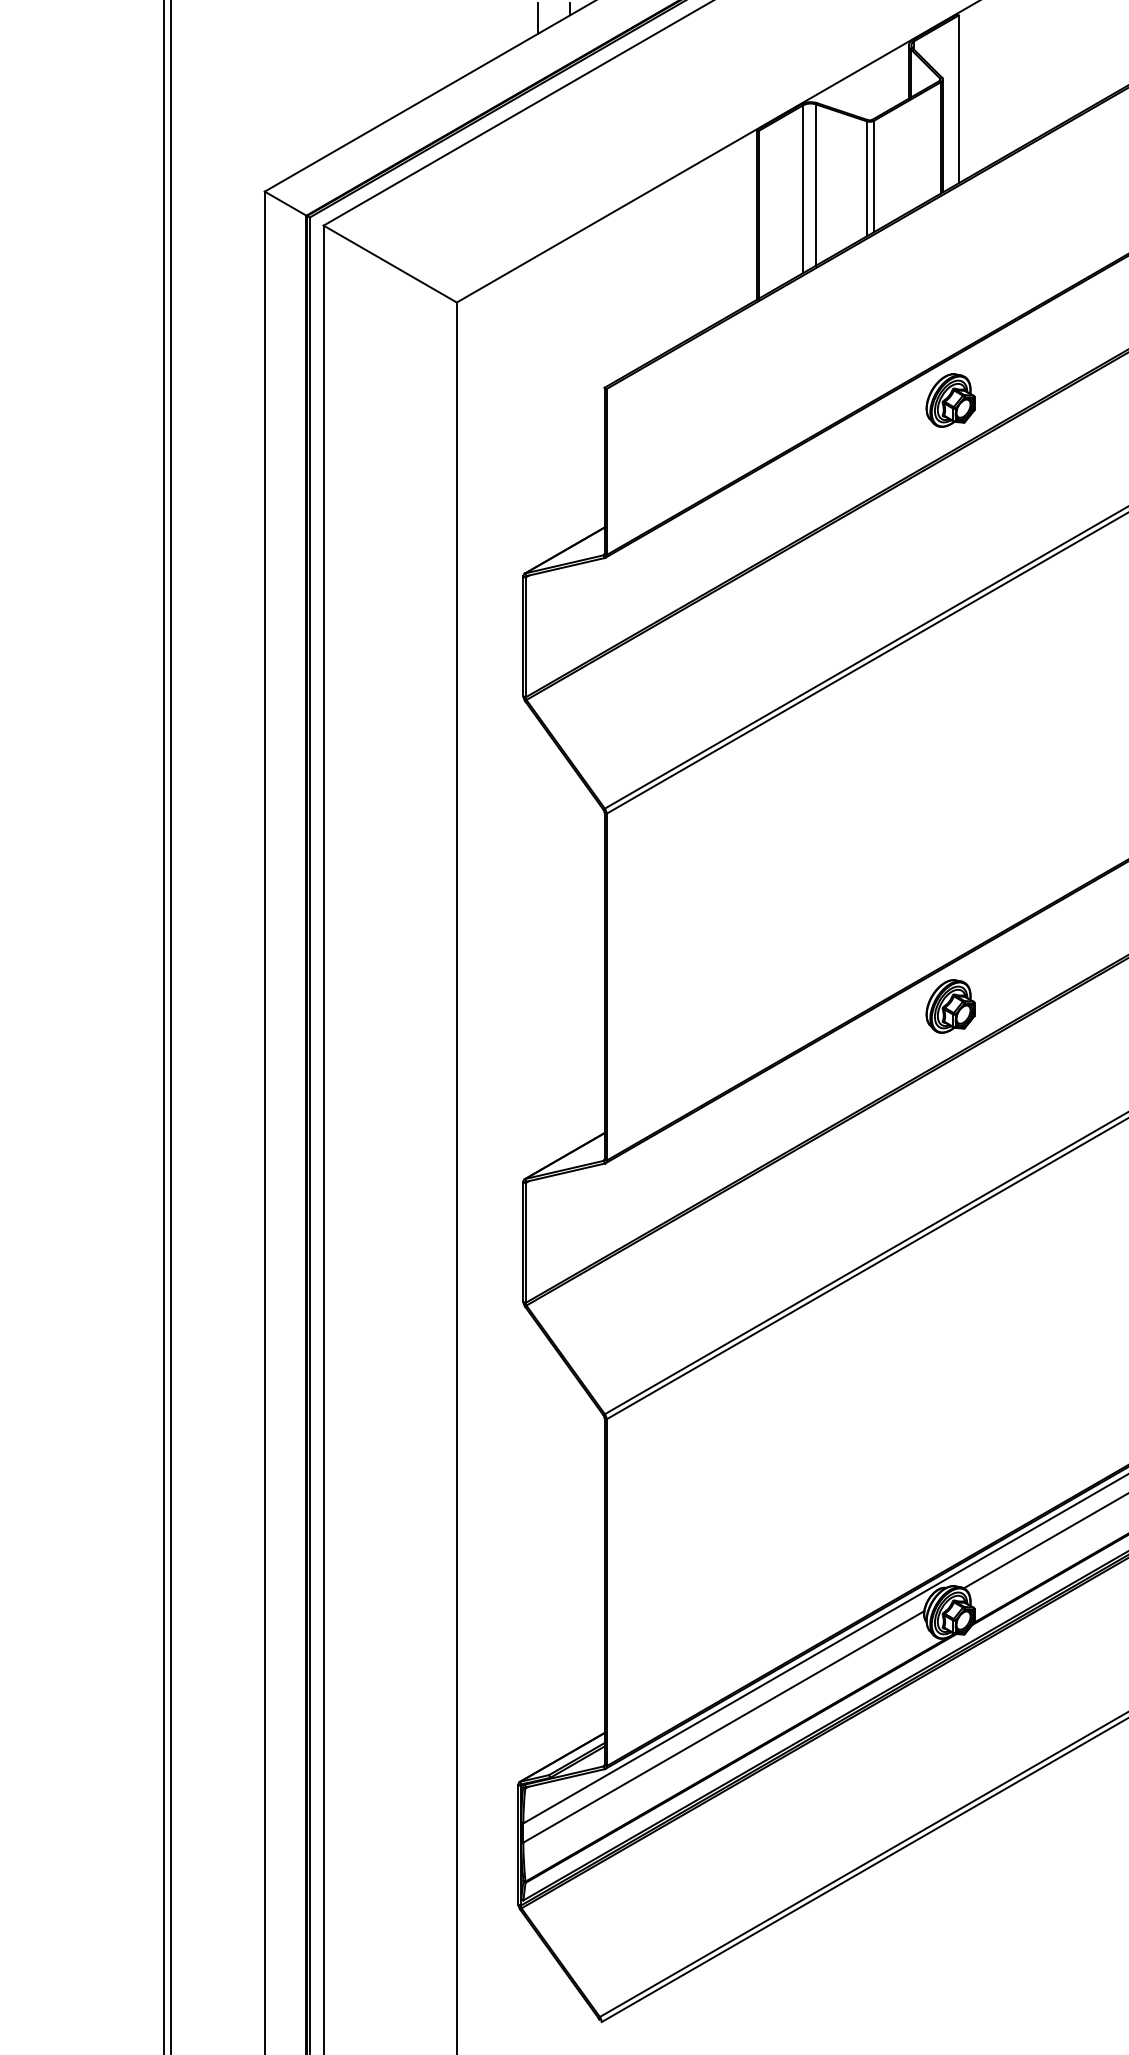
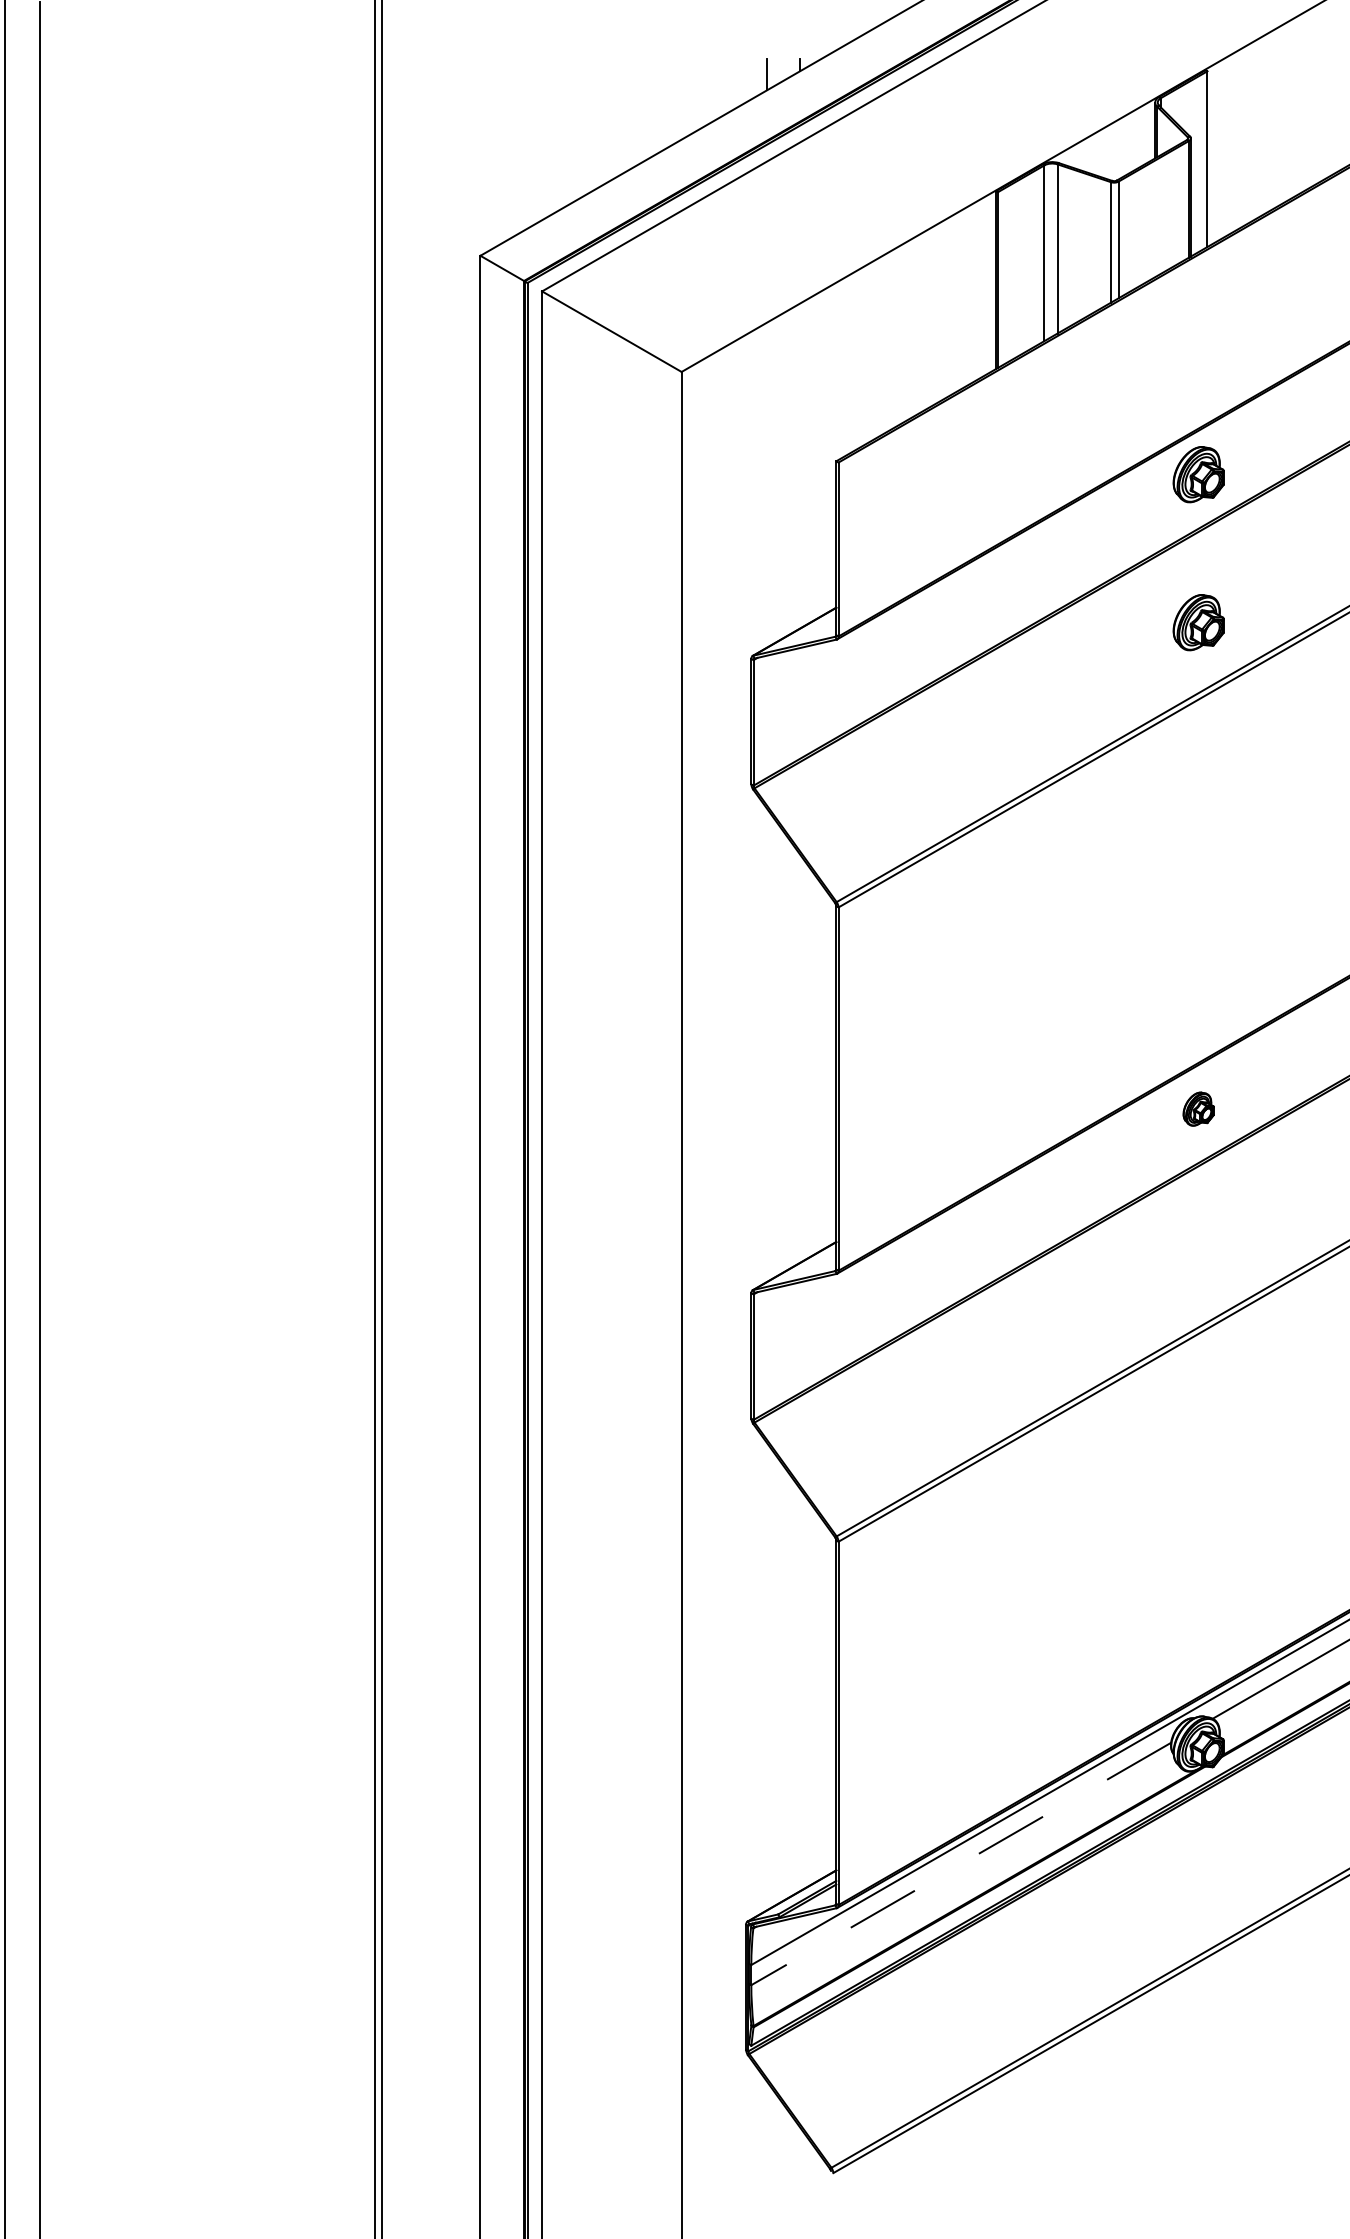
part: (950, 541) -> (1198, 622), added
part: (950, 1005) -> (1198, 1108), size x0.6
line: (723, 1727) -> (960, 1864), solid -> dashed

